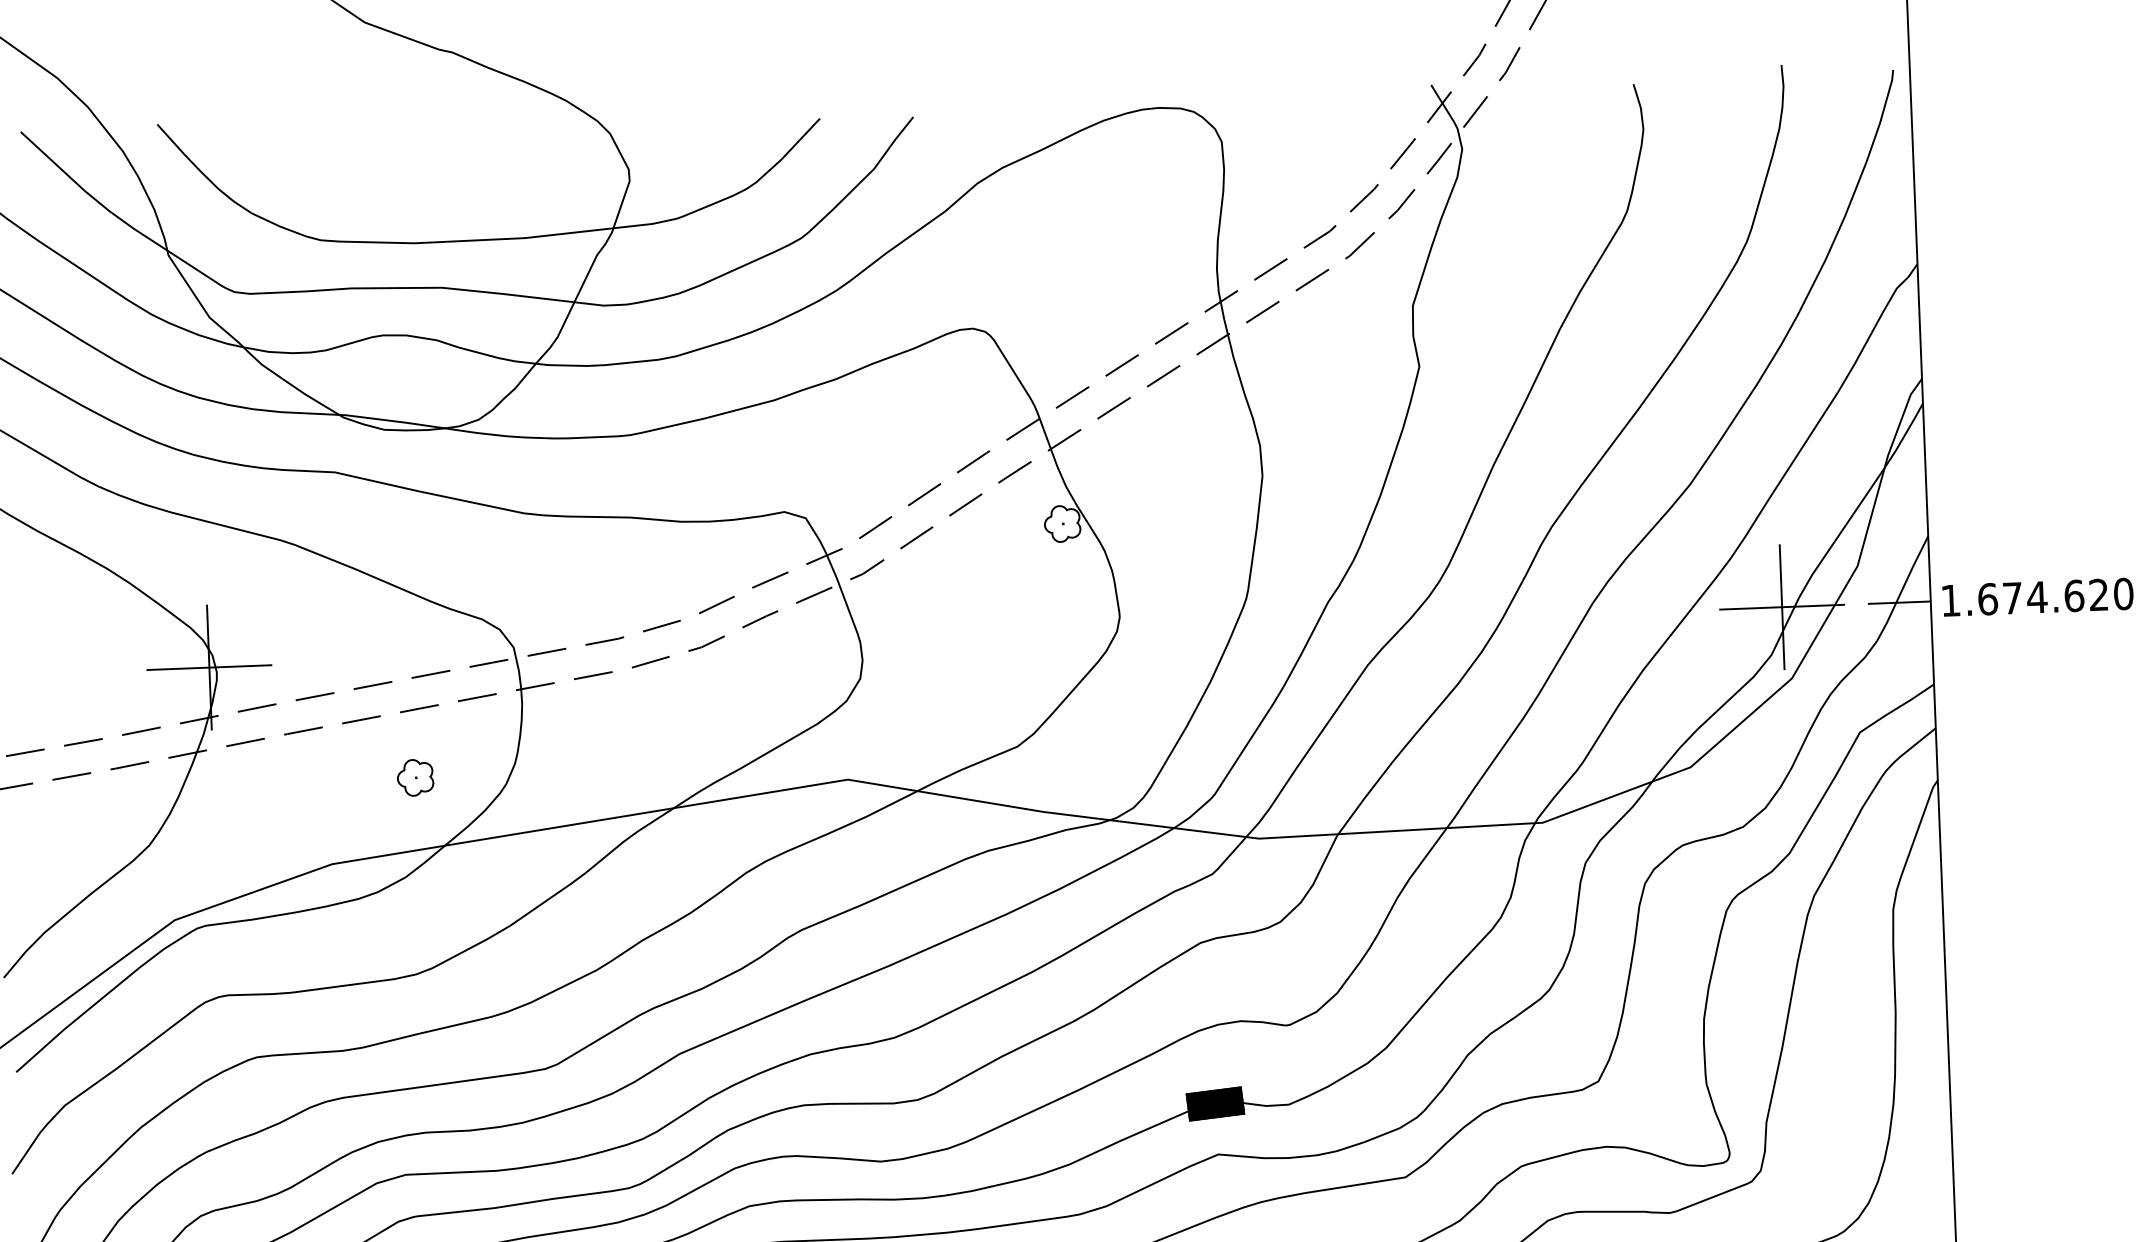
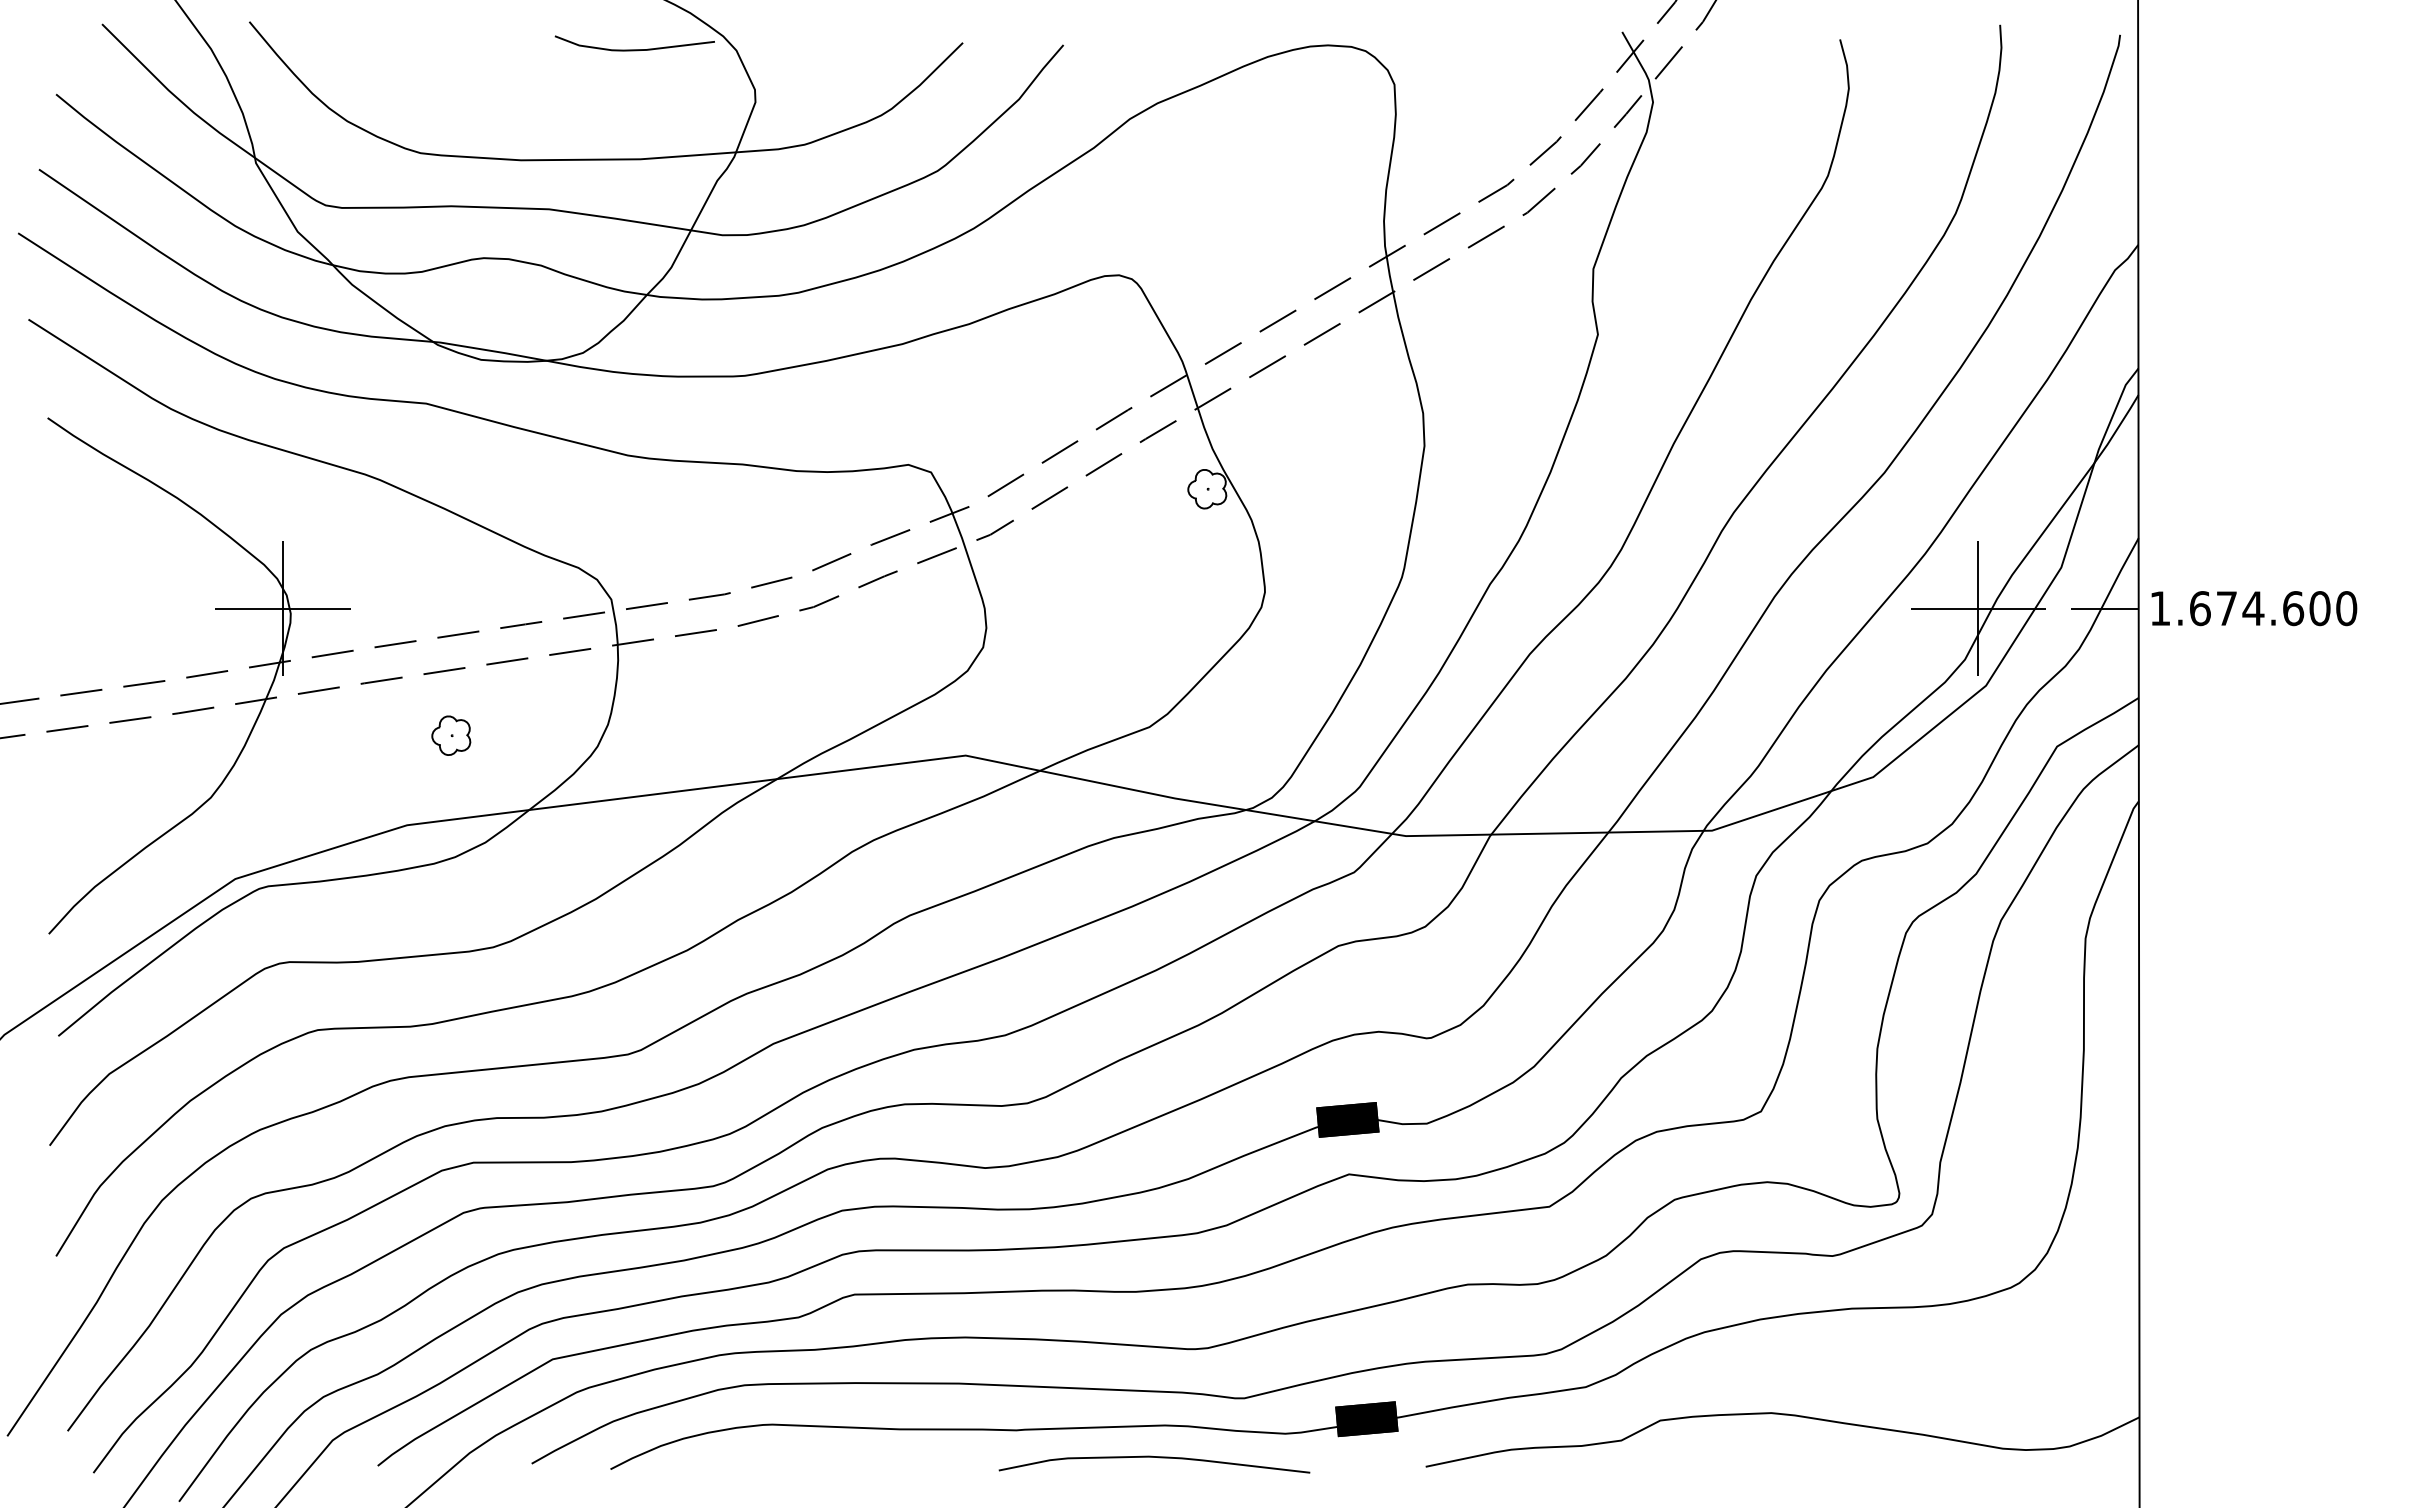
curve: (515, 136) -> (634, 49), added
text: (2098, 594) -> (2319, 608), 1.674.620 -> 1.674.600
part: (415, 777) -> (451, 735), moved

